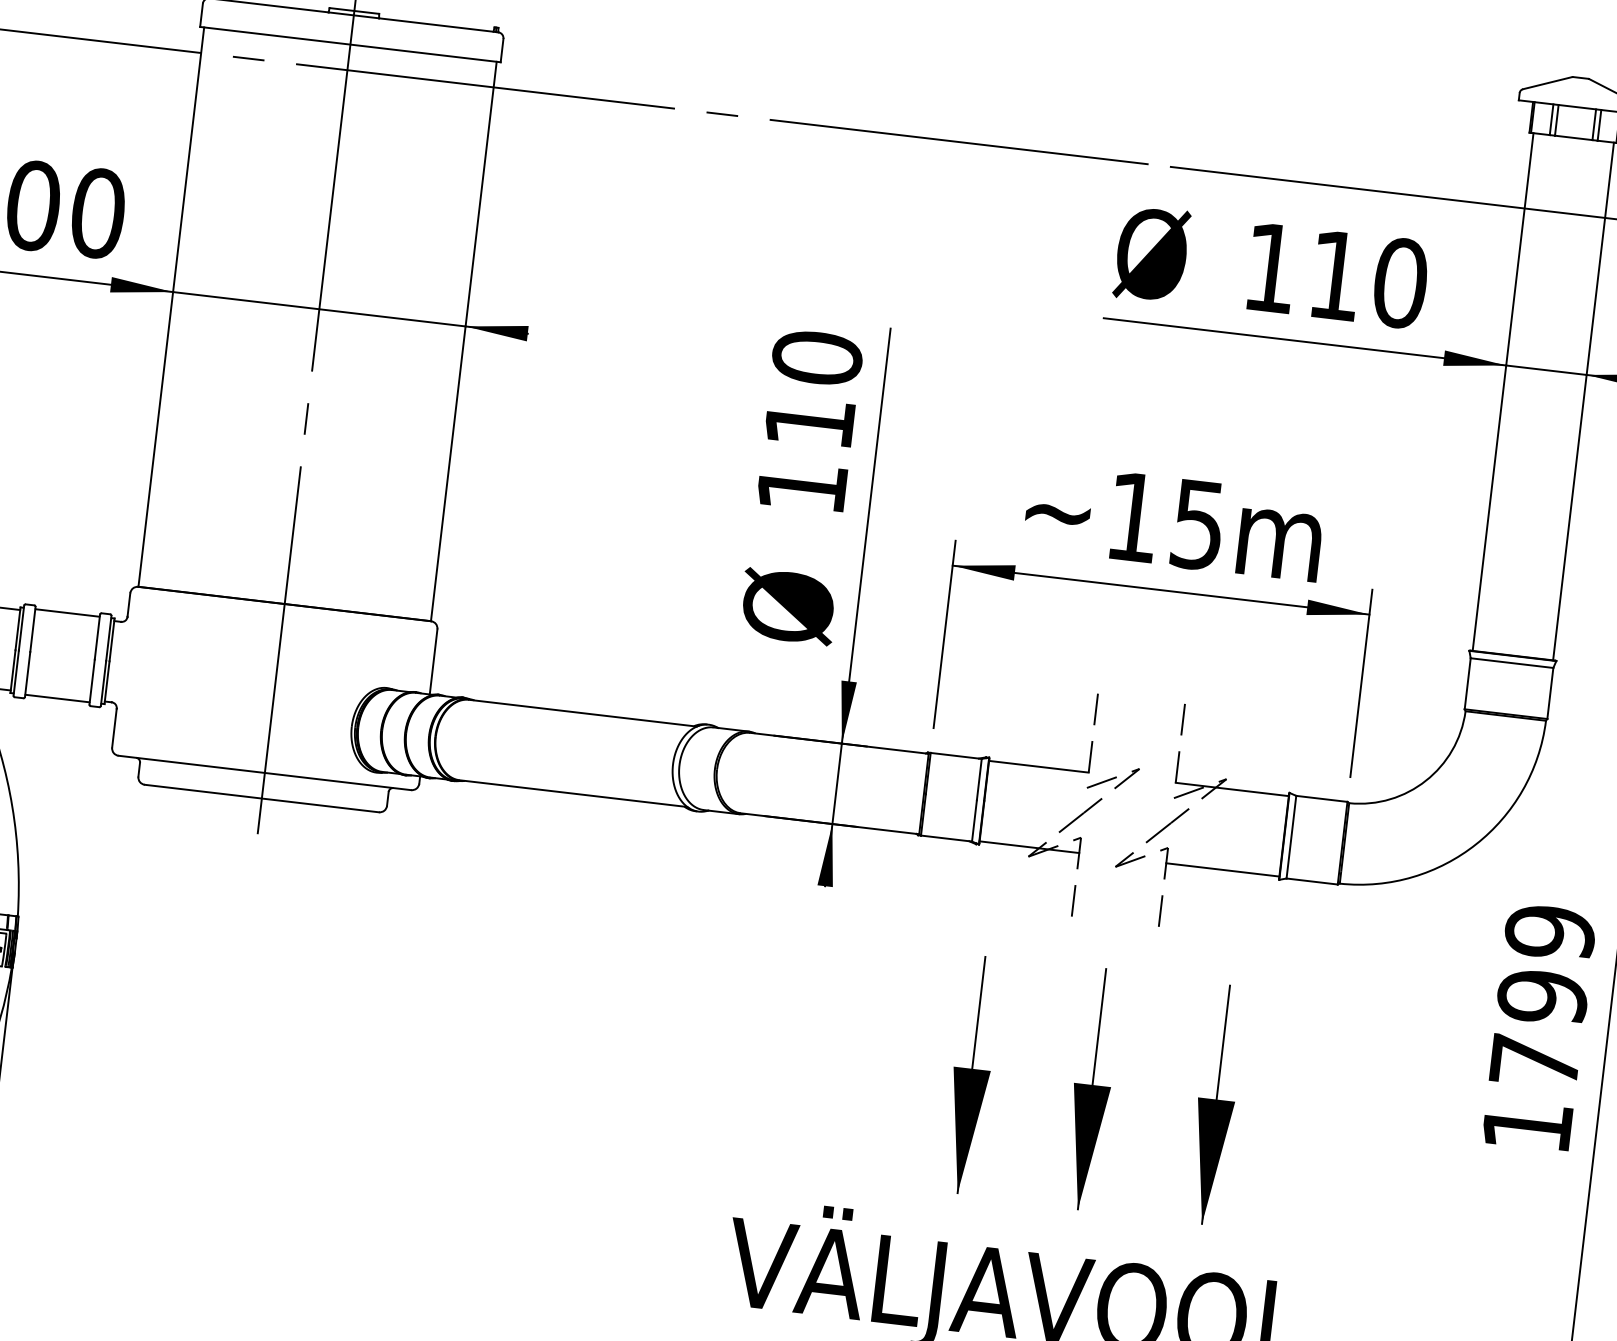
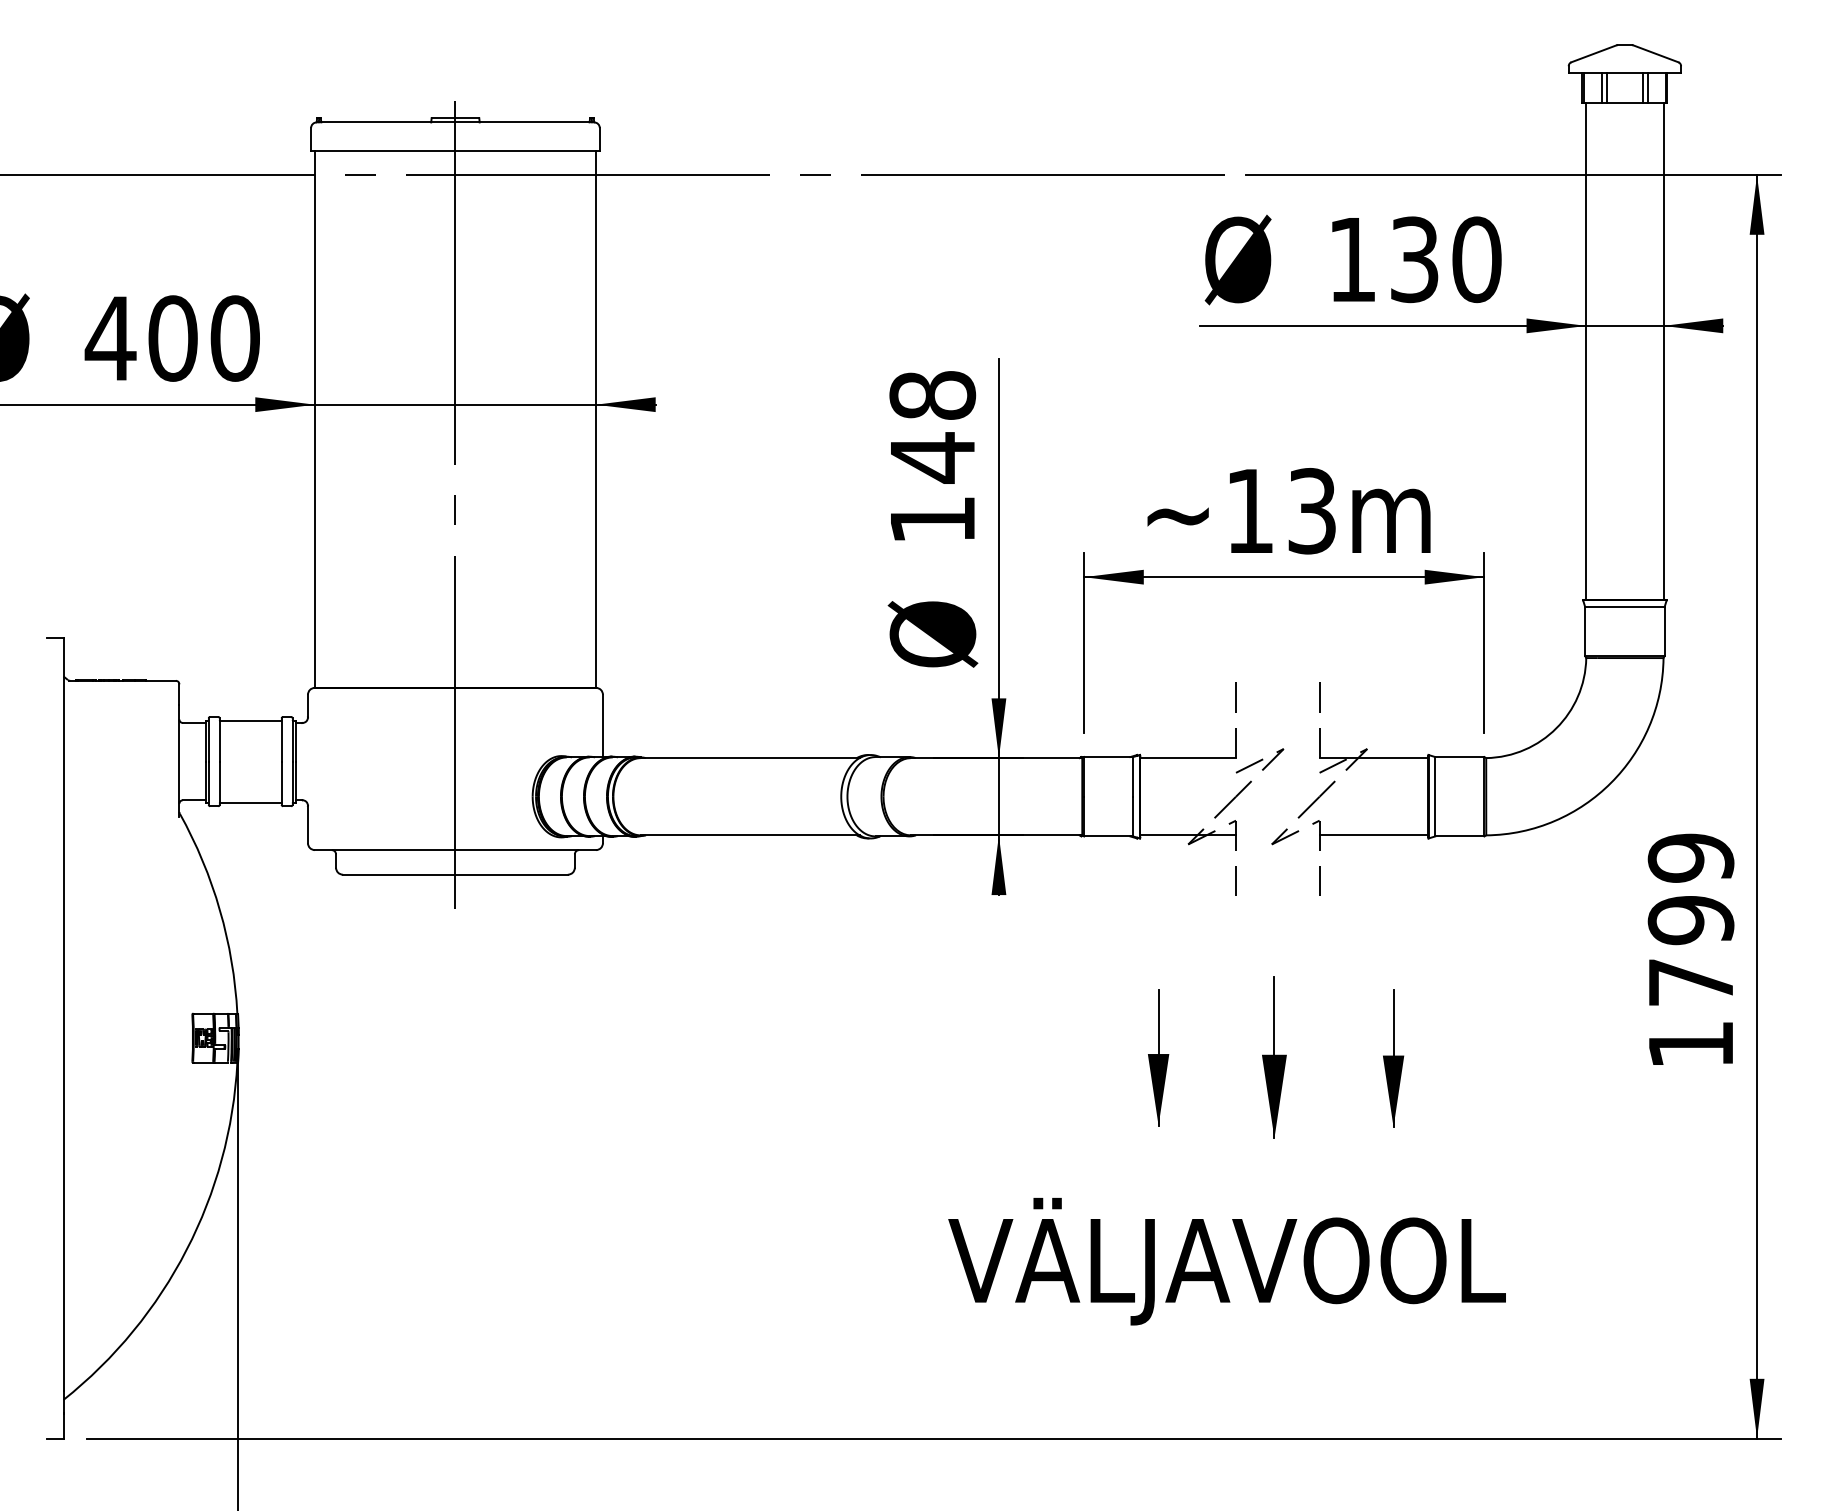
text: (1335, 275) -> (1414, 259), 110 -> 130
text: (813, 390) -> (932, 426), 110 -> 148
text: (1197, 525) -> (1311, 511), ~15m -> ~13m
part: (971, 1074) -> (1158, 1057), size x0.6
part: (1092, 1088) -> (1274, 1057), size x0.7
part: (1215, 1104) -> (1393, 1058), size x0.6

